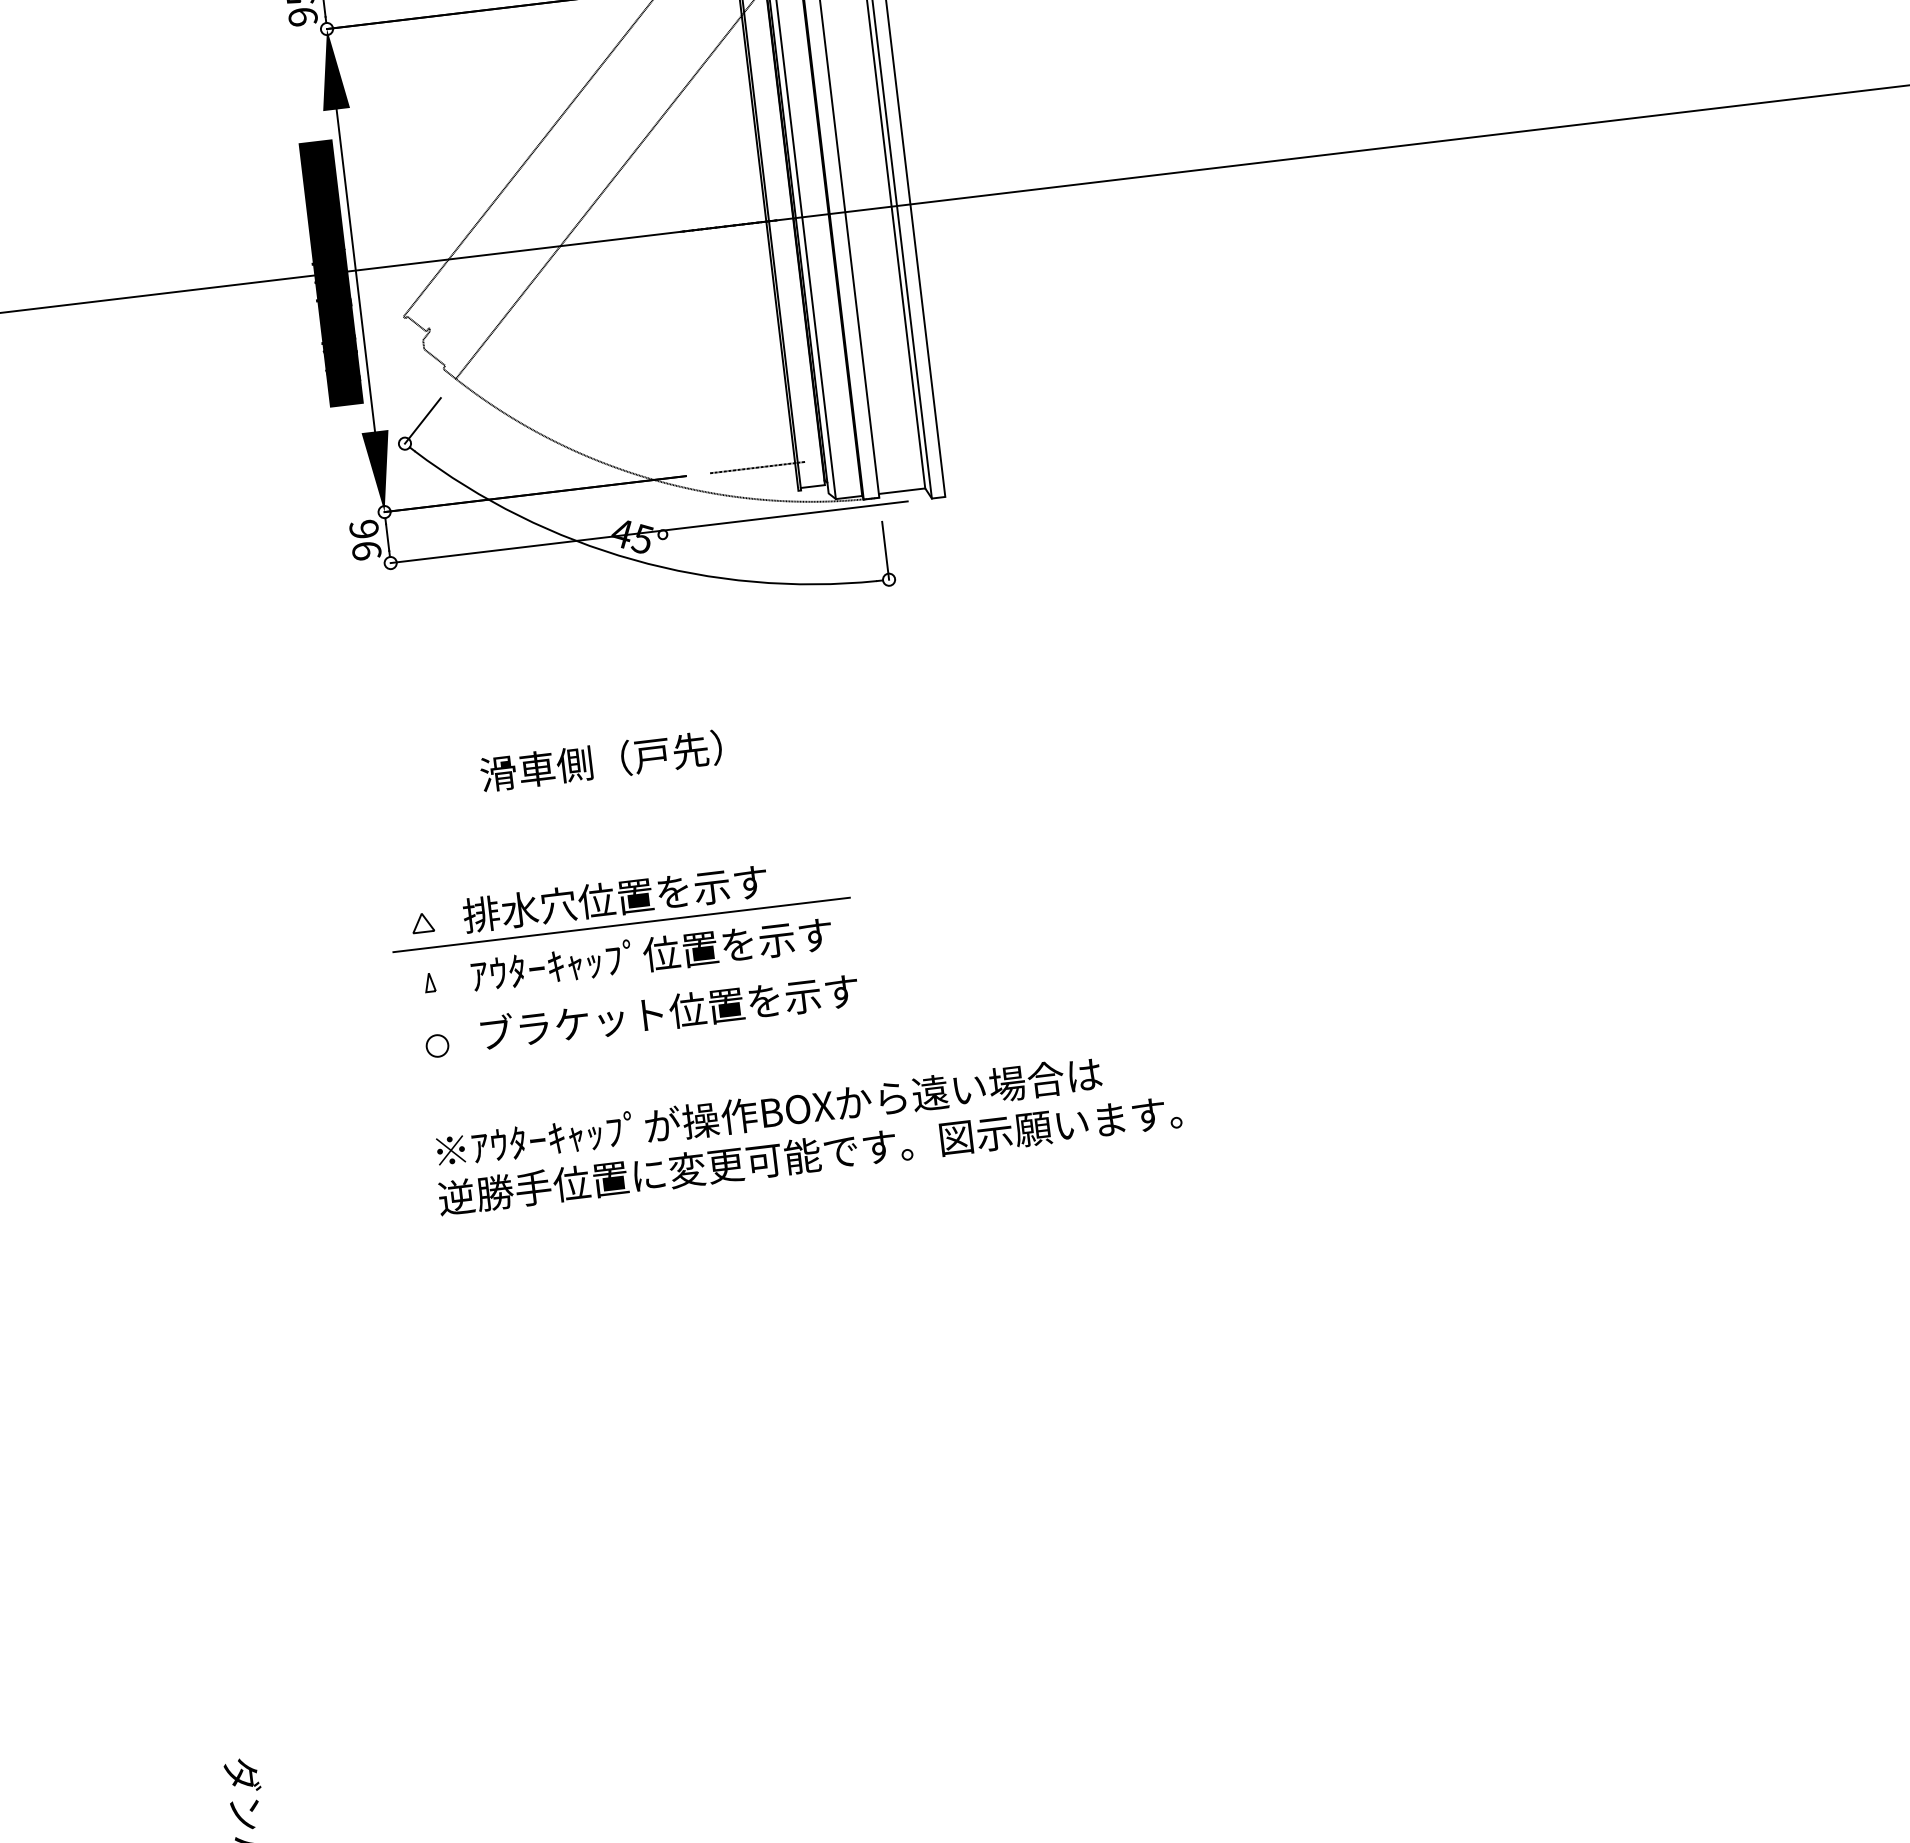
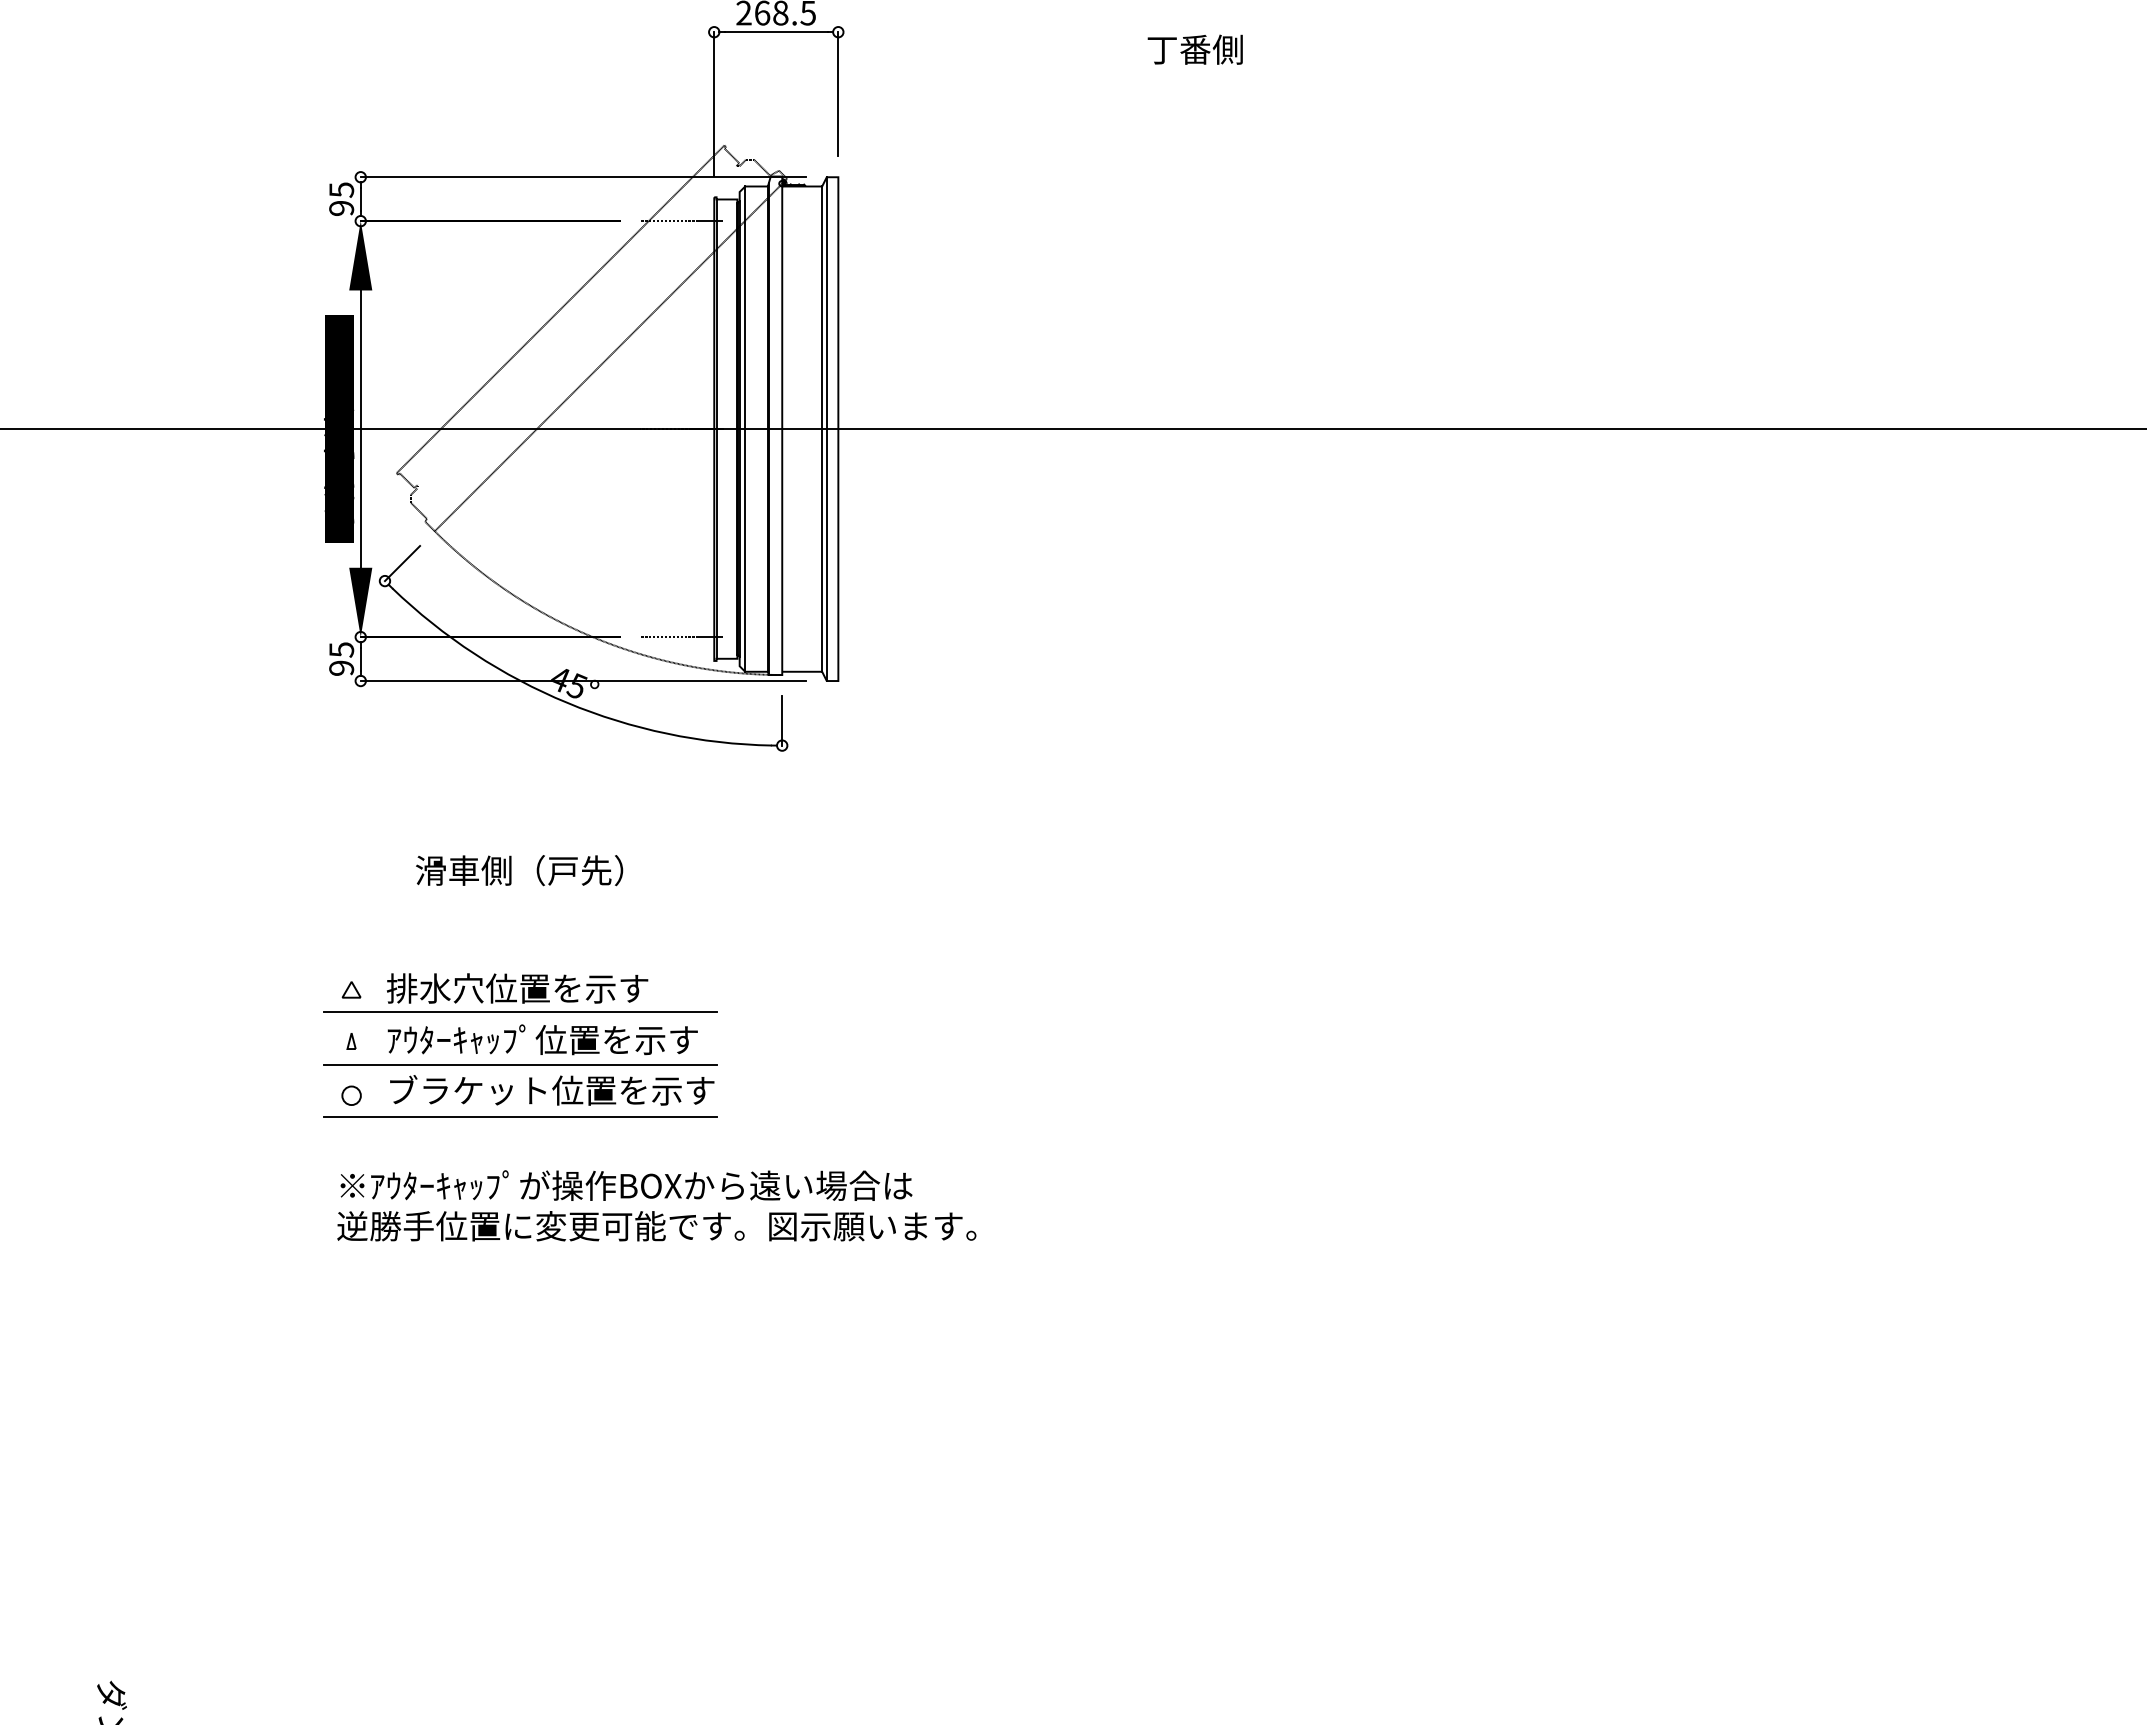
text: (363, 529) -> (341, 649), 96 -> 95
line: (628, 987) -> (519, 1065), added
line: (635, 1046) -> (519, 1116), added

